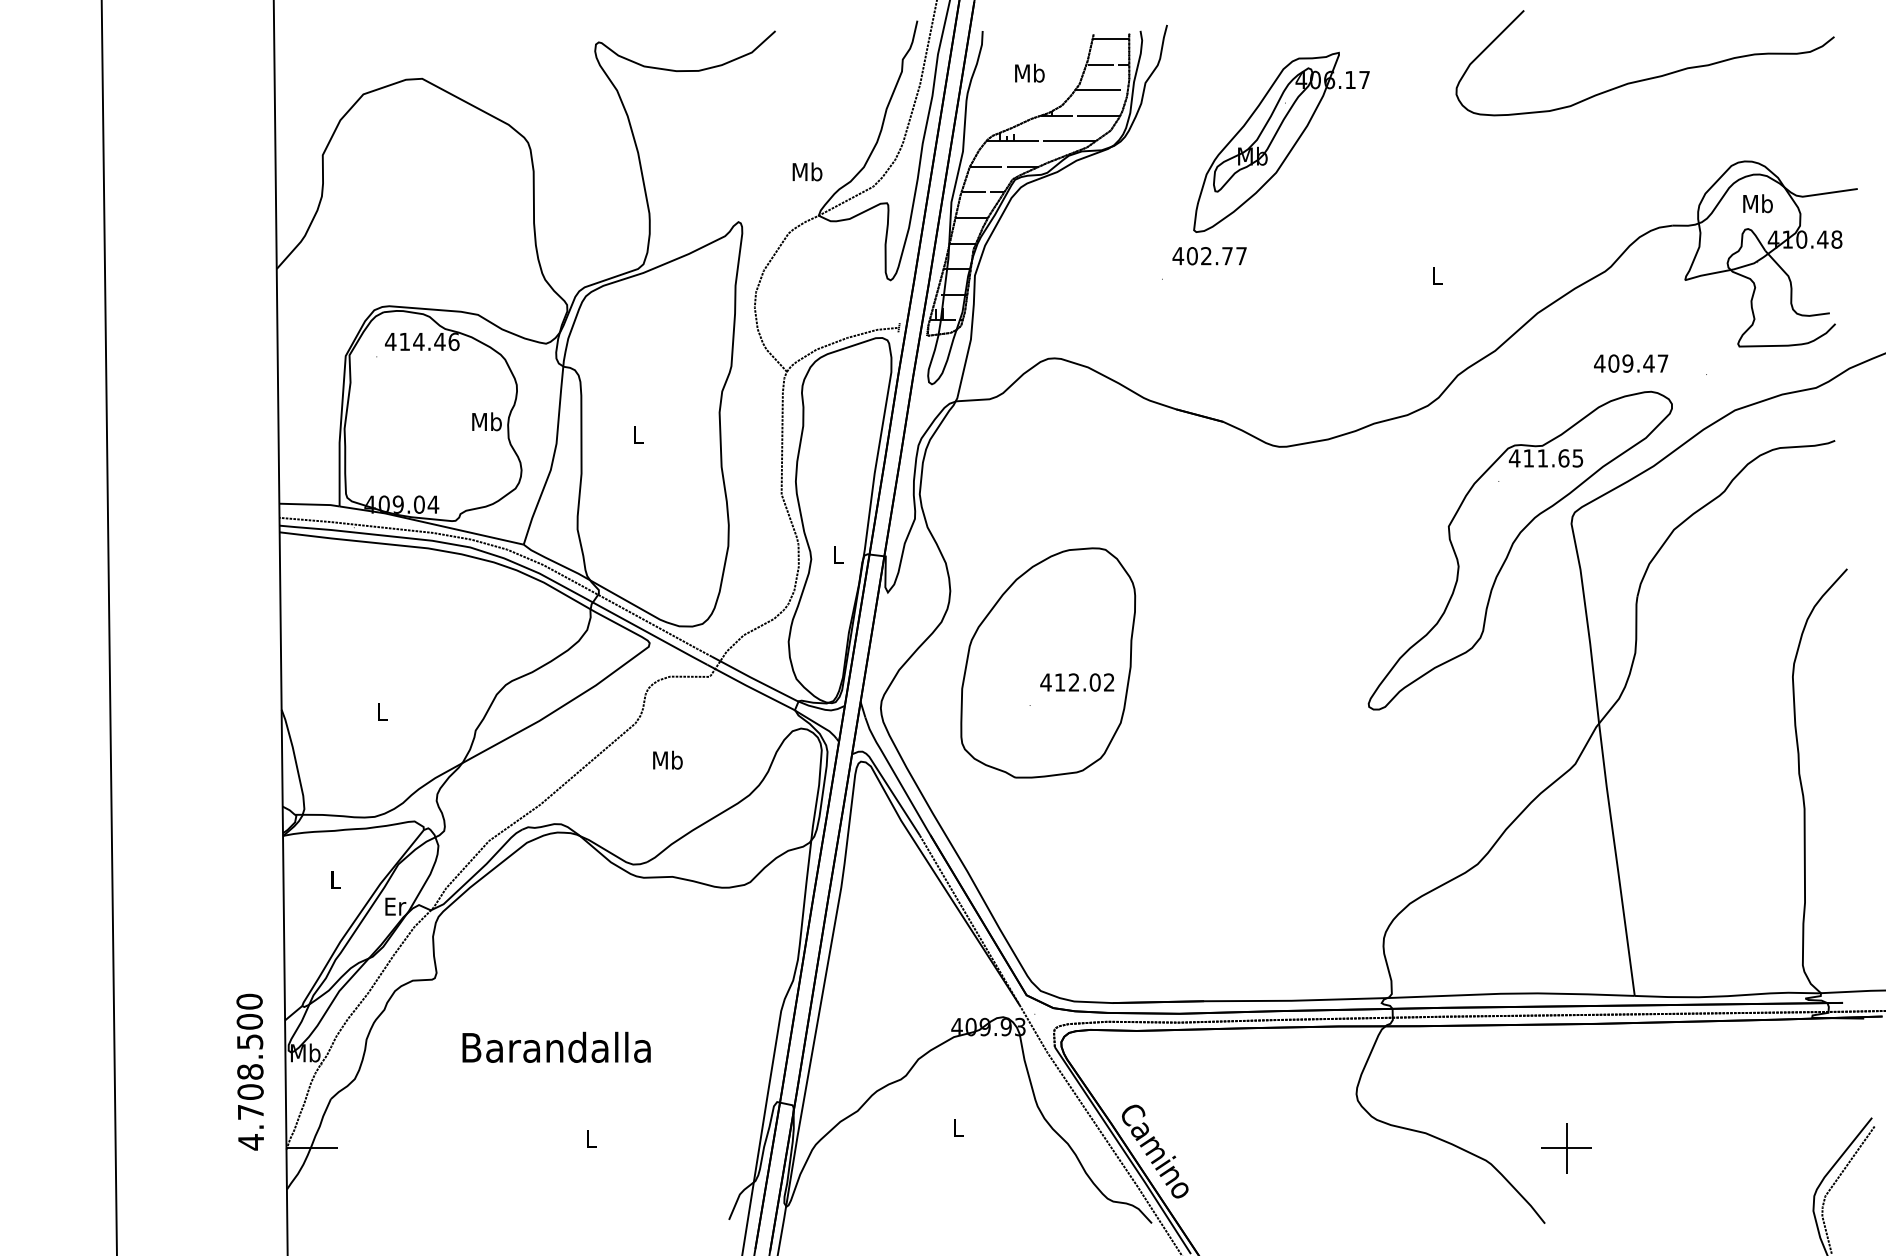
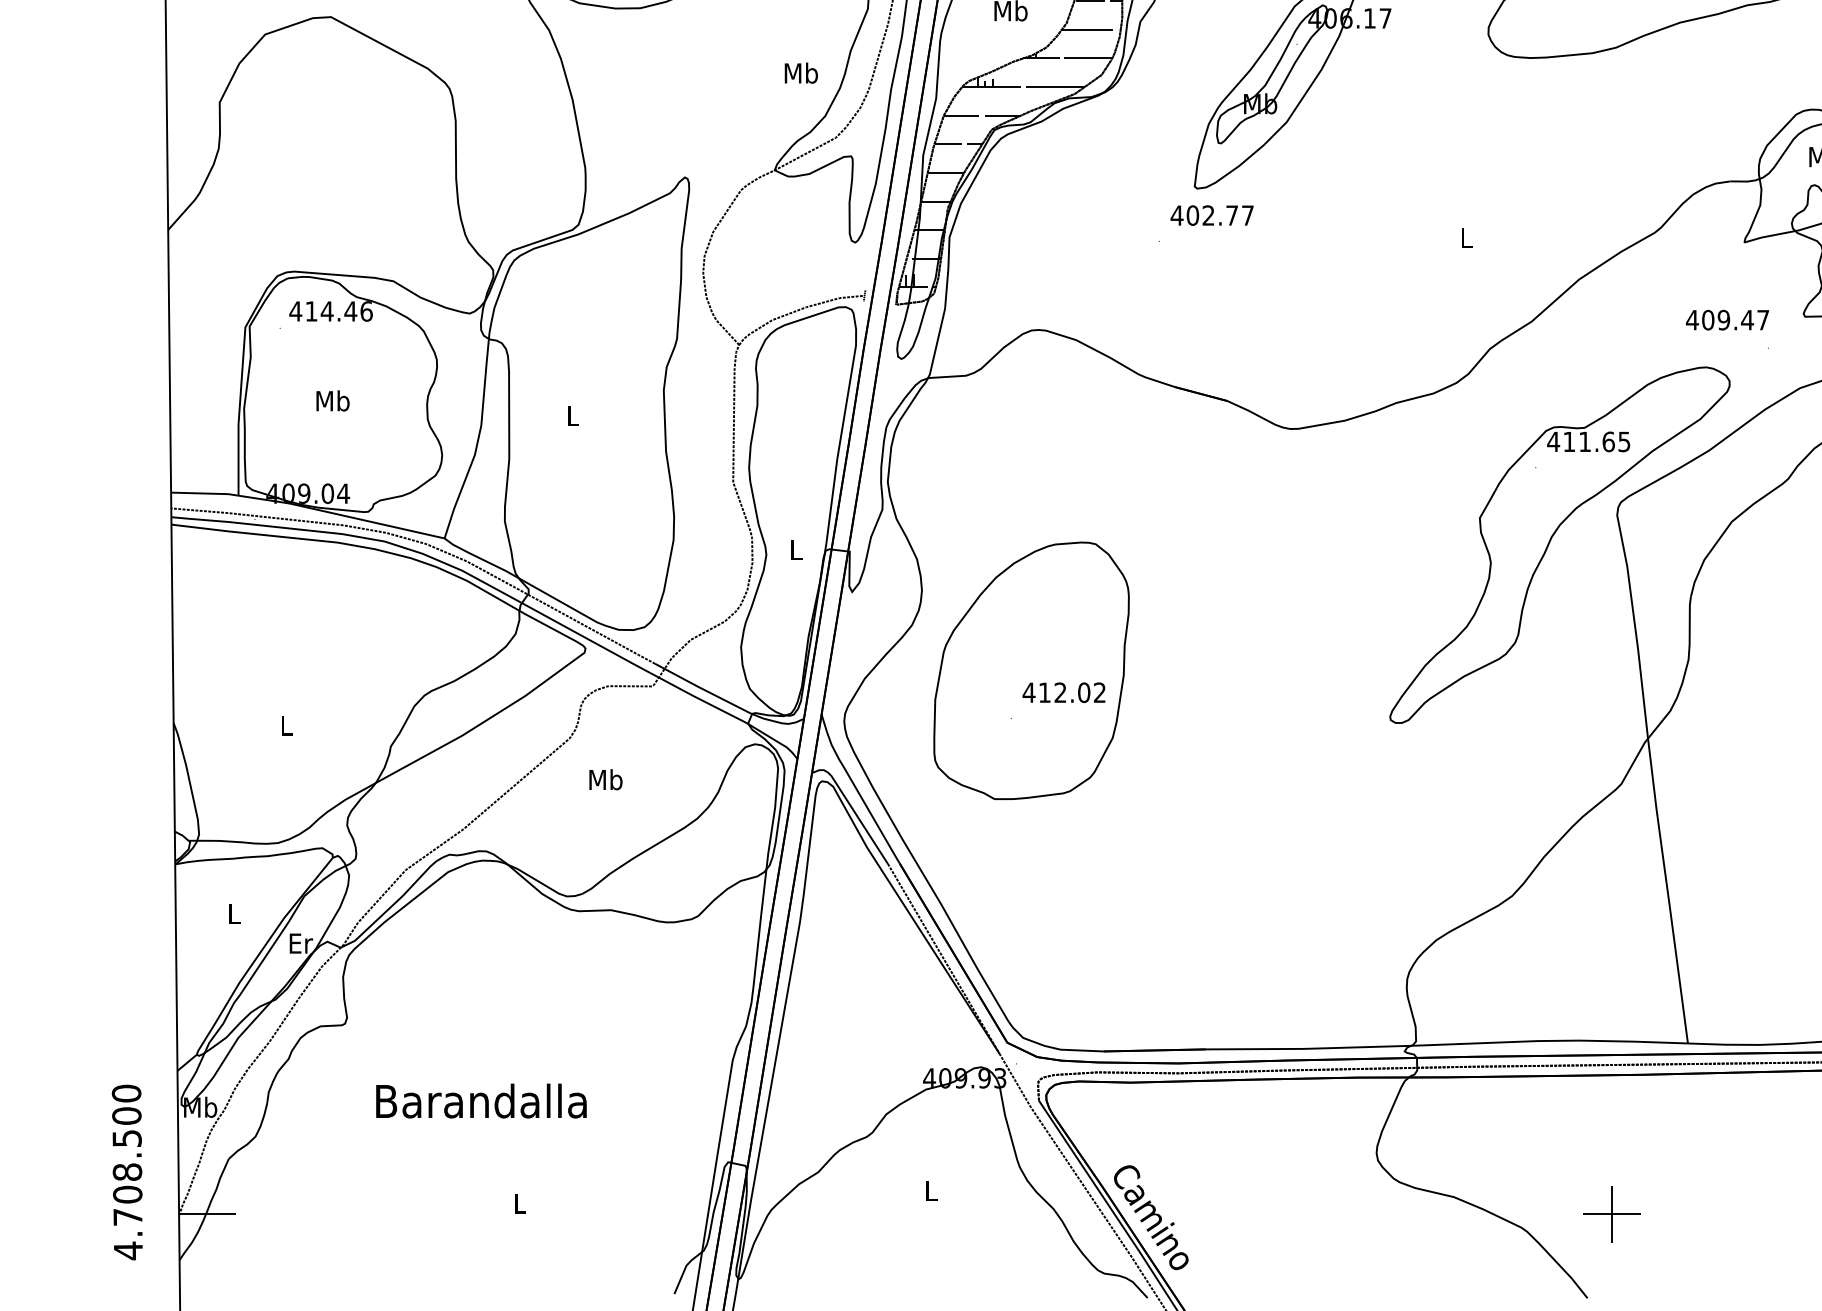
text: (807, 171) -> (801, 72), moved
text: (1631, 363) -> (1727, 320), moved
text: (486, 421) -> (332, 400), moved
text: (249, 1071) -> (126, 1171), moved

